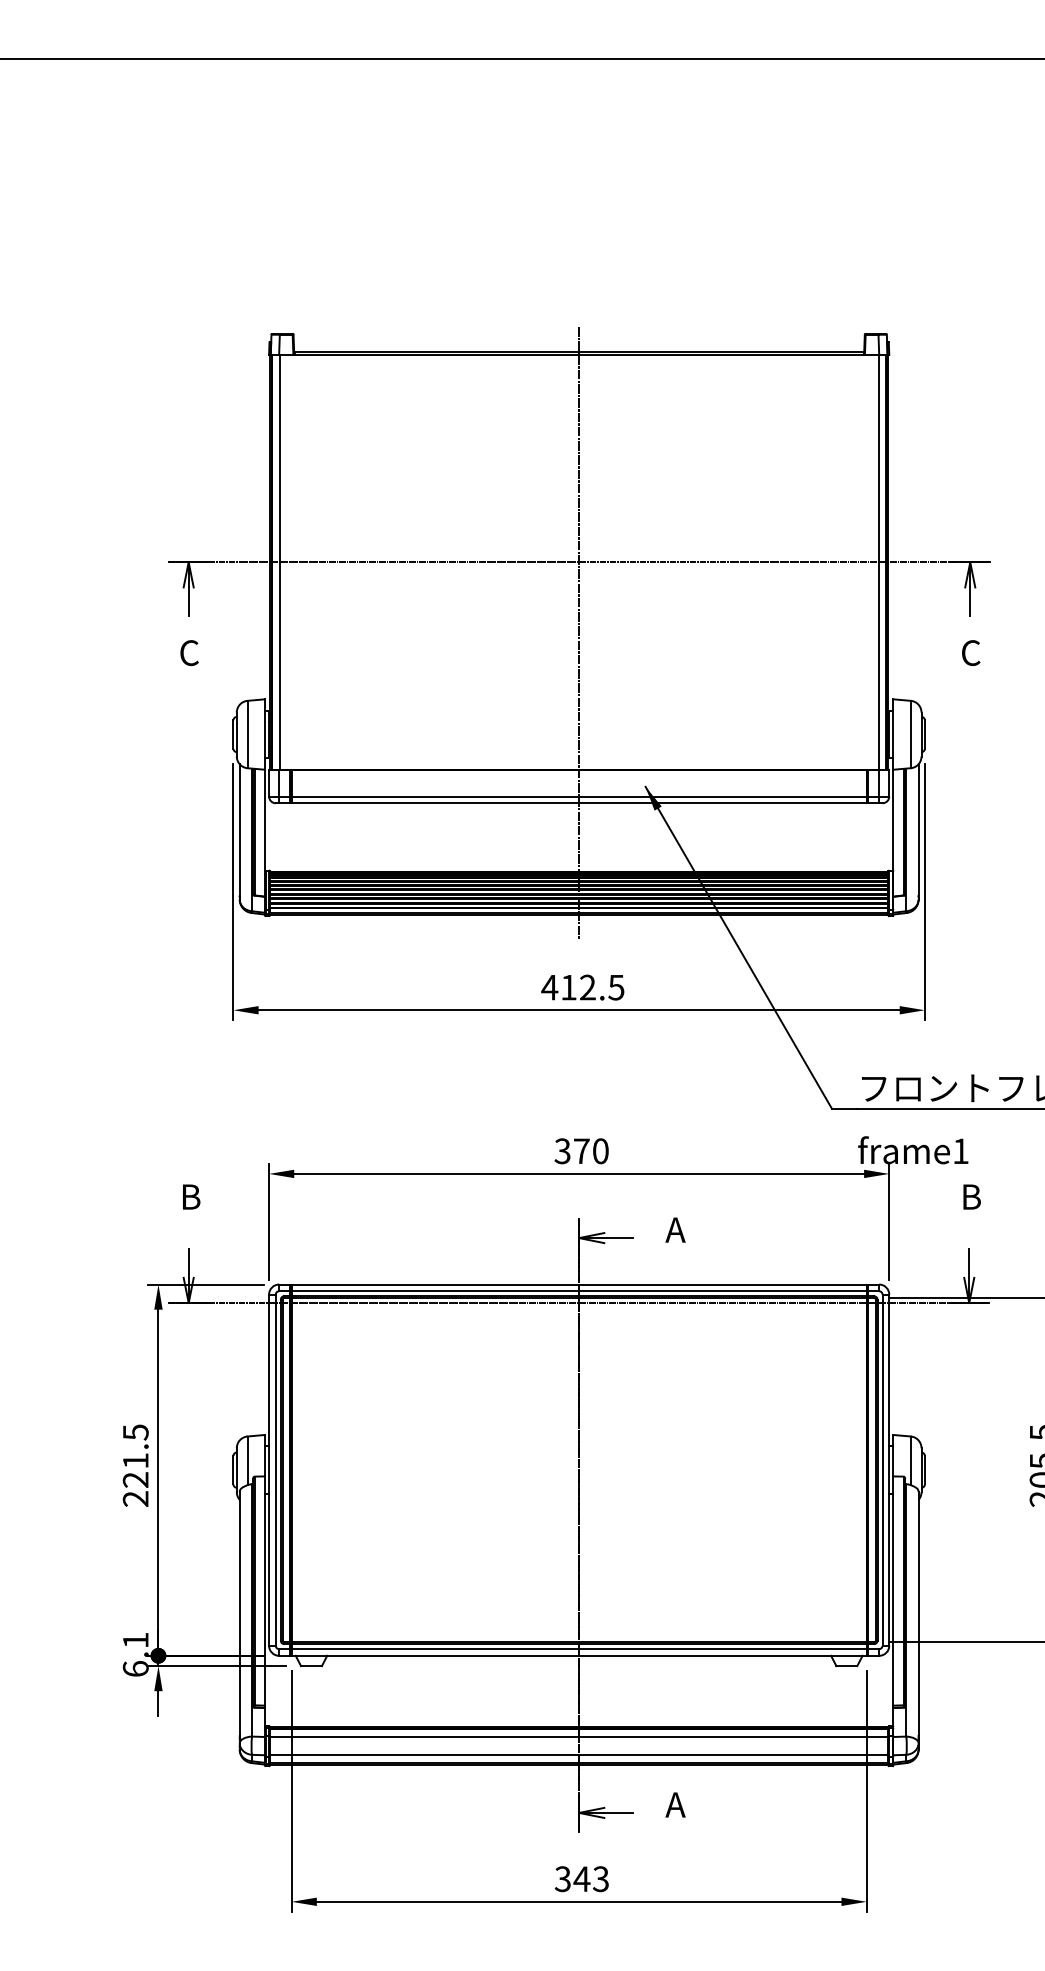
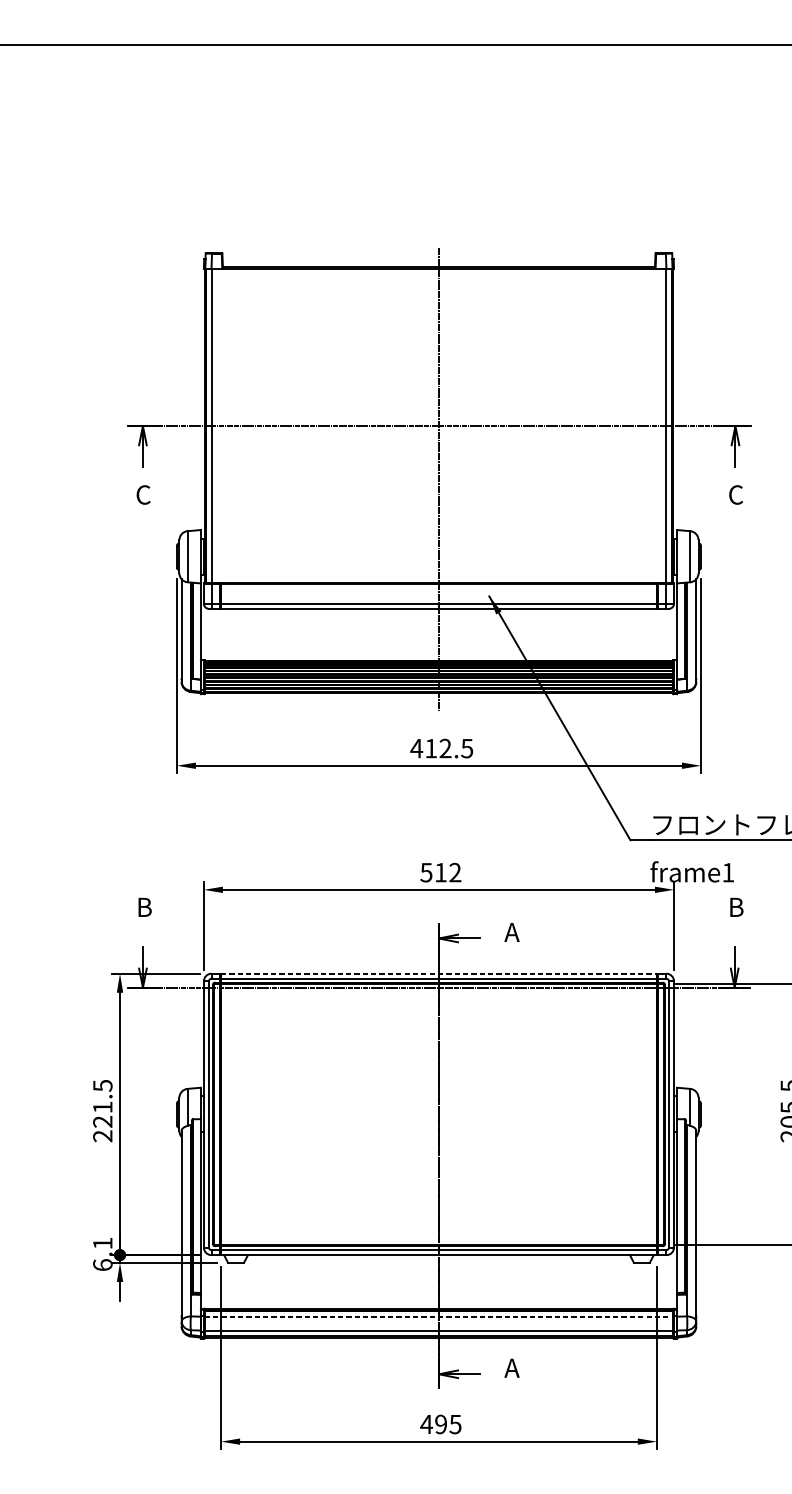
text: (581, 1151) -> (440, 872), 370 -> 512
line: (579, 1284) -> (439, 973), solid -> dashed
line: (579, 1736) -> (439, 1316), solid -> dashed
text: (581, 1879) -> (440, 1424), 343 -> 495

